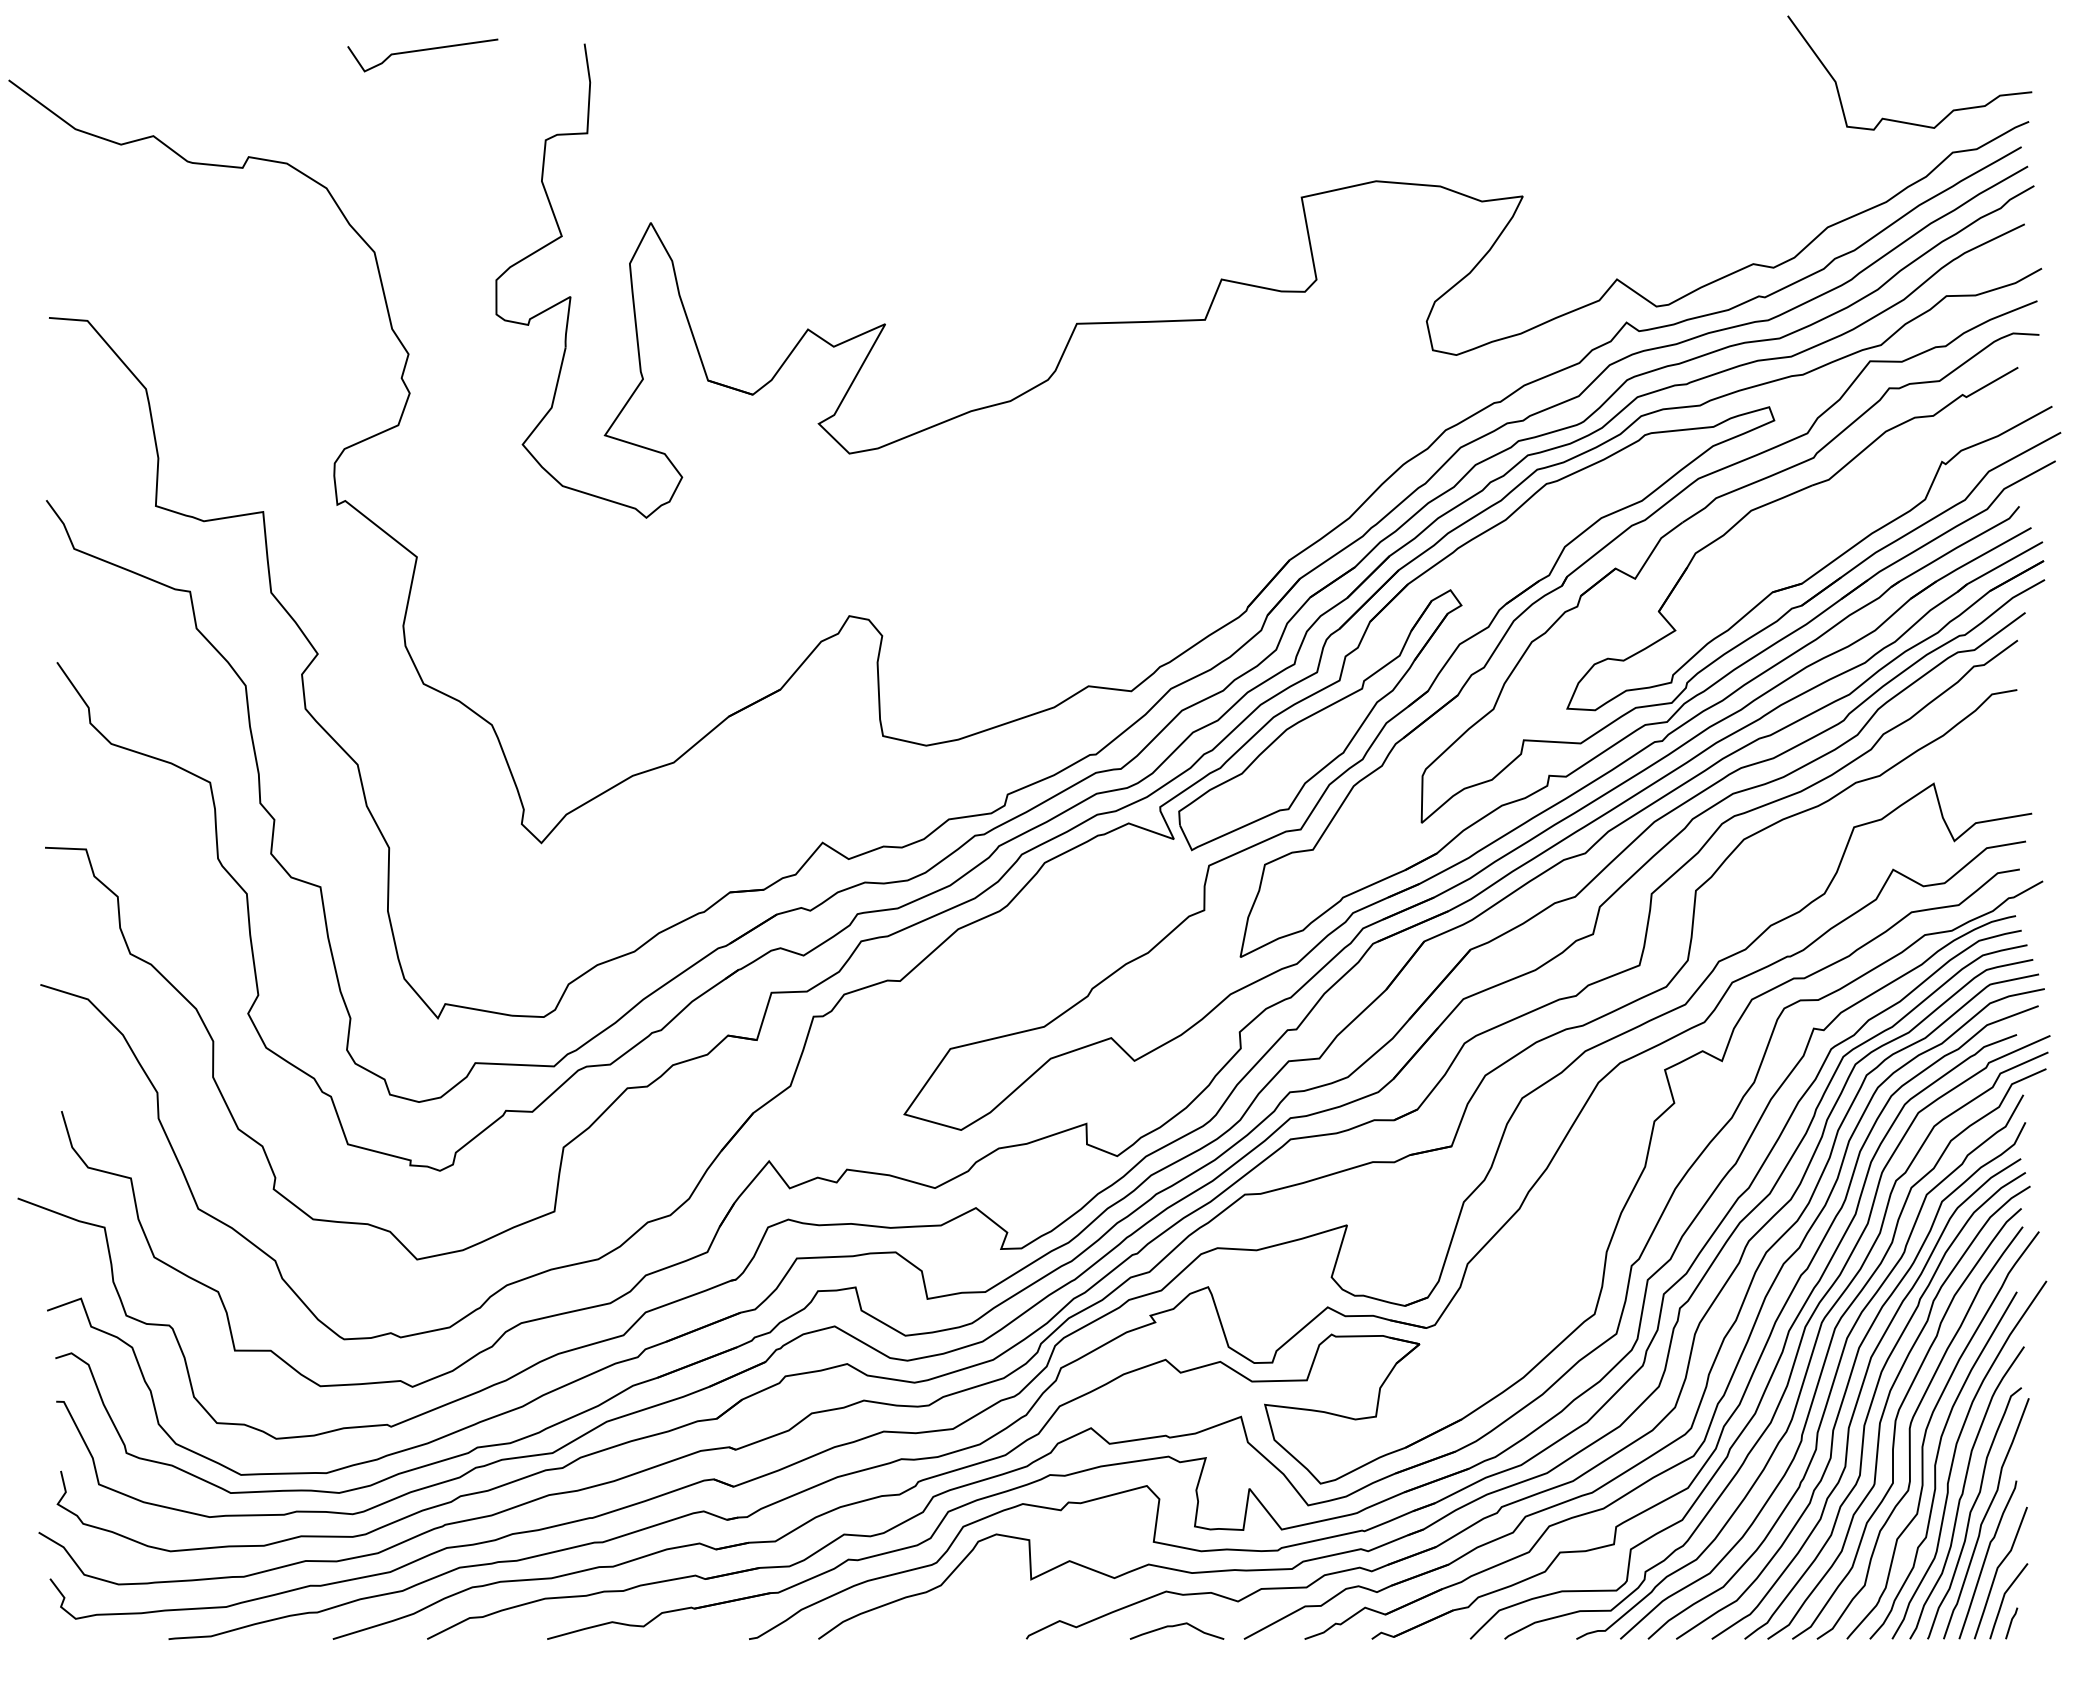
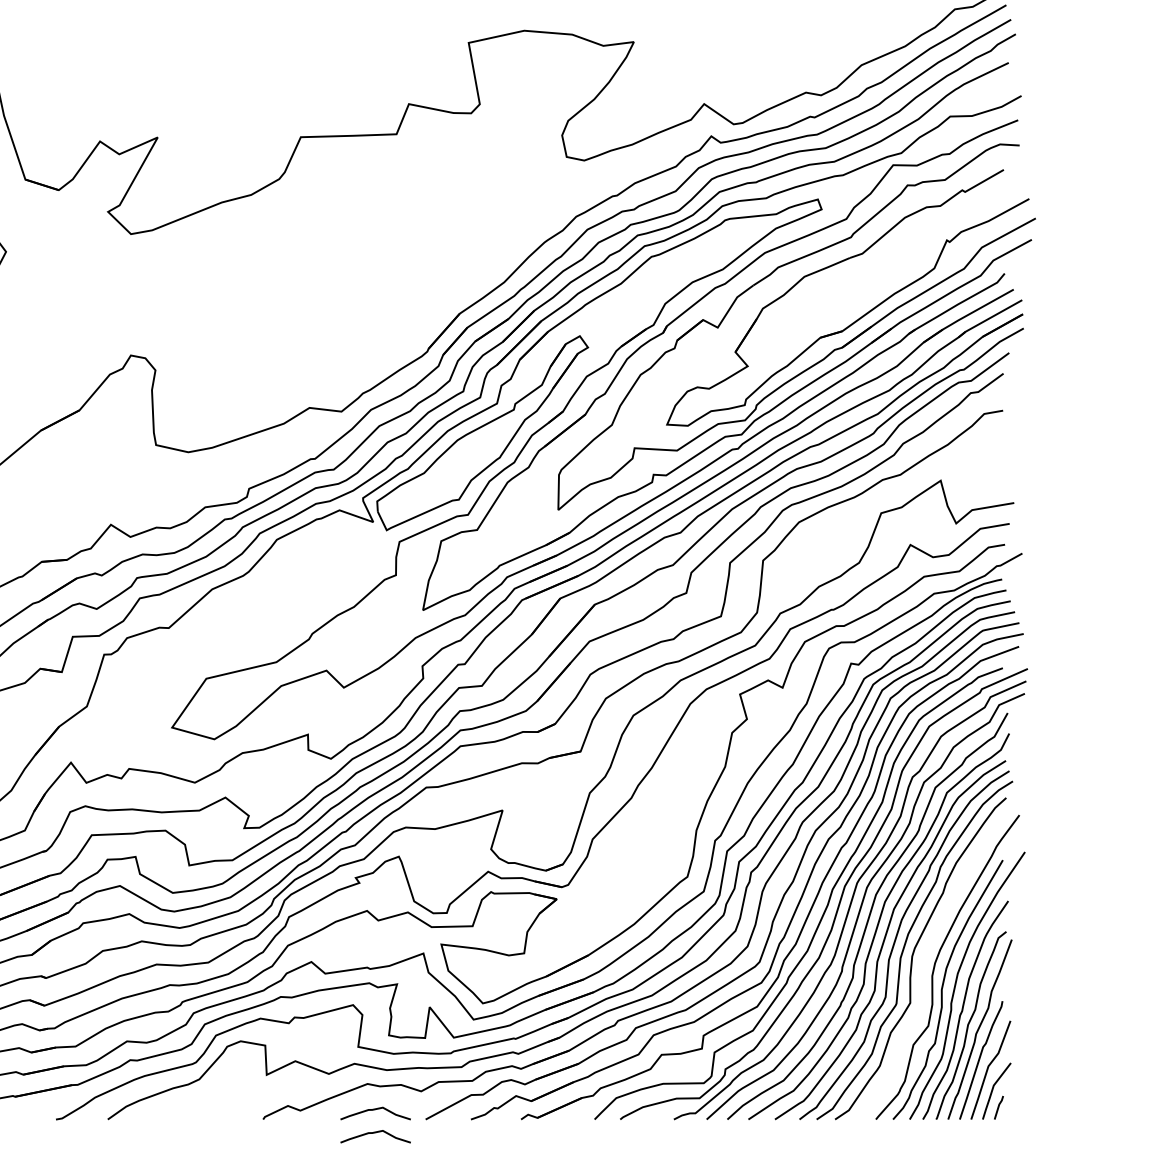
curve: (1910, 1432) -> (923, 965), removed
curve: (1176, 1657) -> (375, 1133), added

